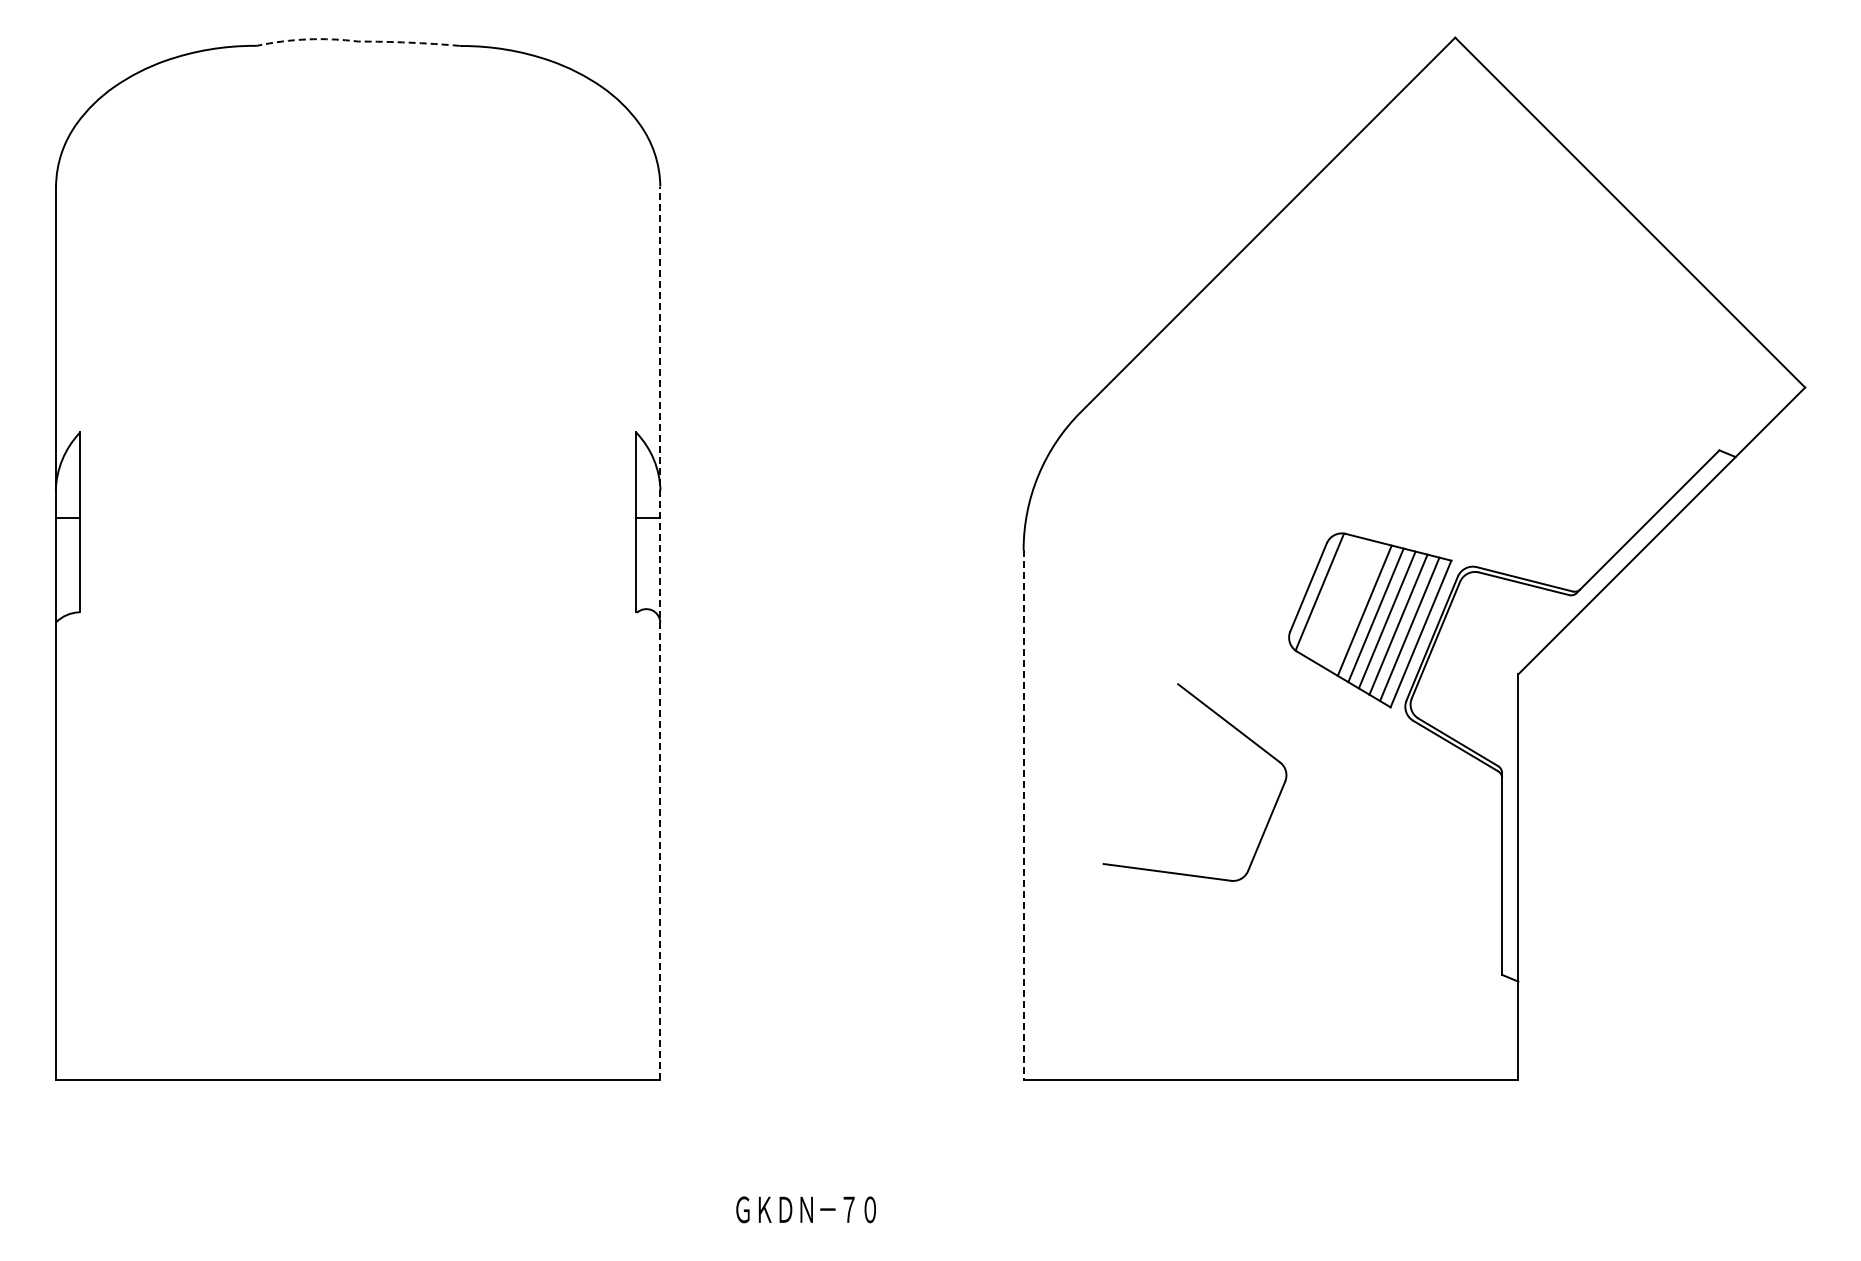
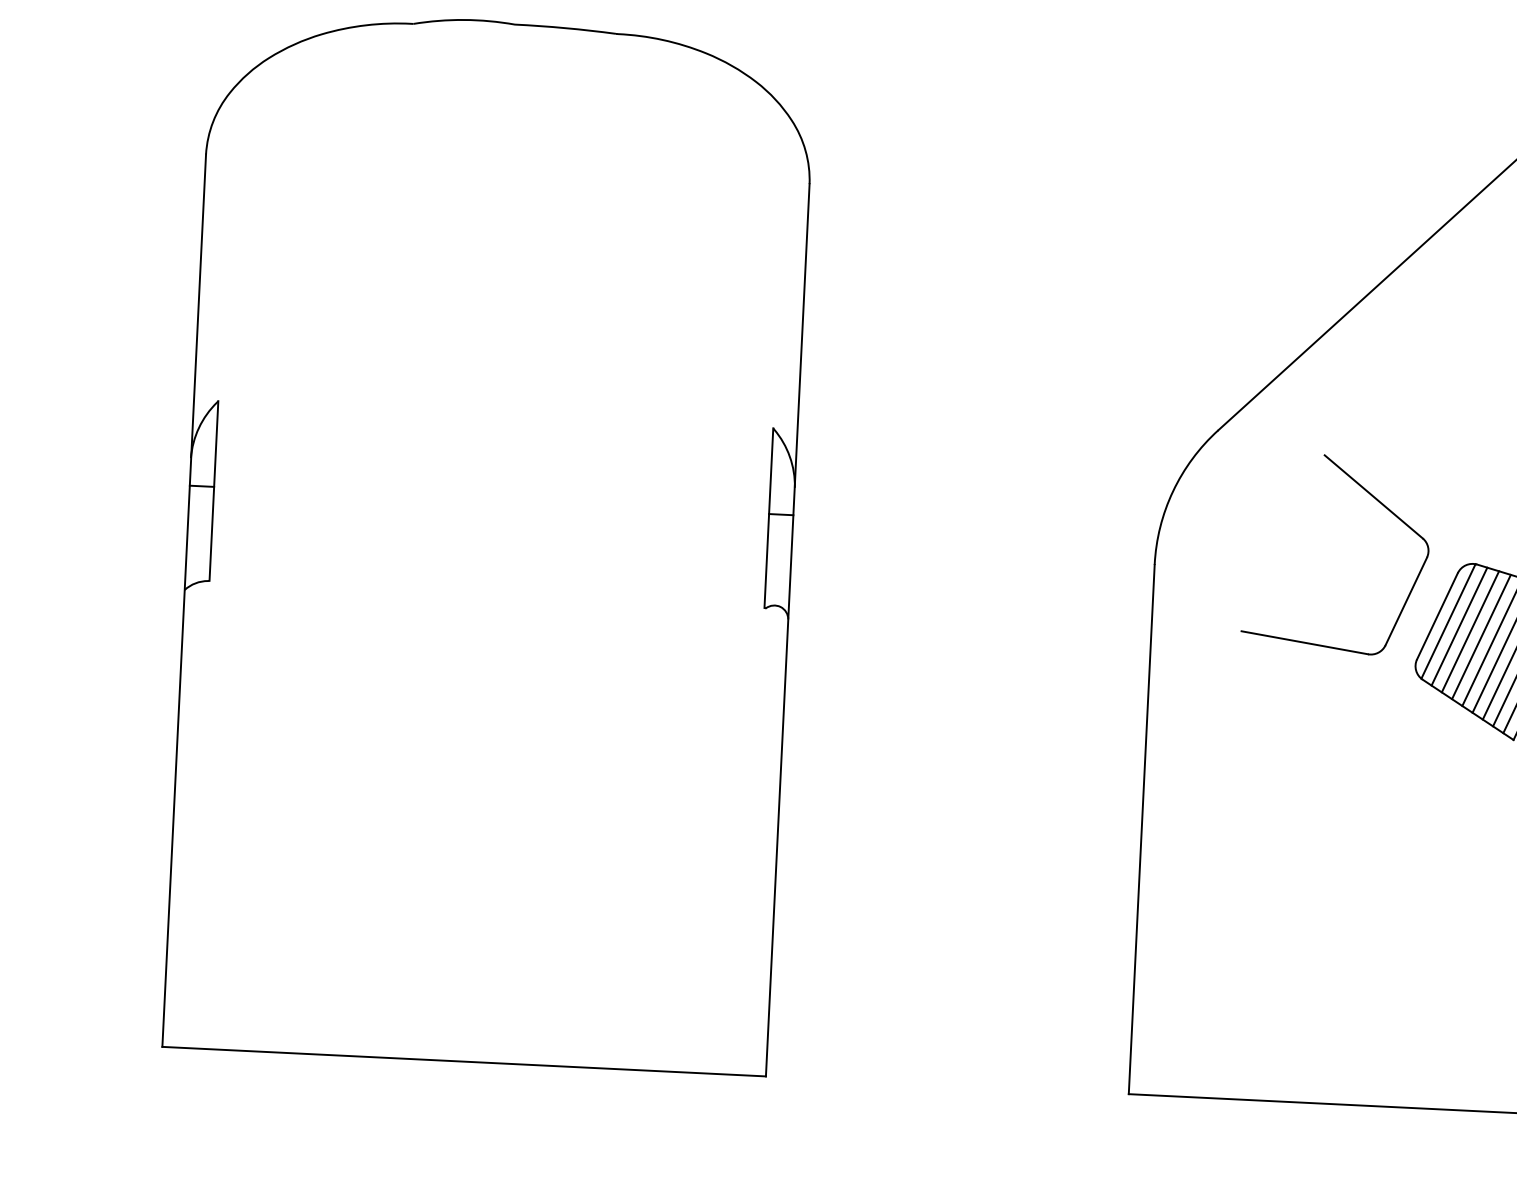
line: (356, 41) -> (513, 24), dashed -> solid
line: (1331, 596) -> (1459, 626), added
line: (1341, 601) -> (1469, 631), added
line: (1353, 605) -> (1481, 636), added
line: (660, 633) -> (787, 630), dashed -> solid
part: (1236, 730) -> (1380, 504), moved
line: (1023, 814) -> (1141, 829), dashed -> solid

